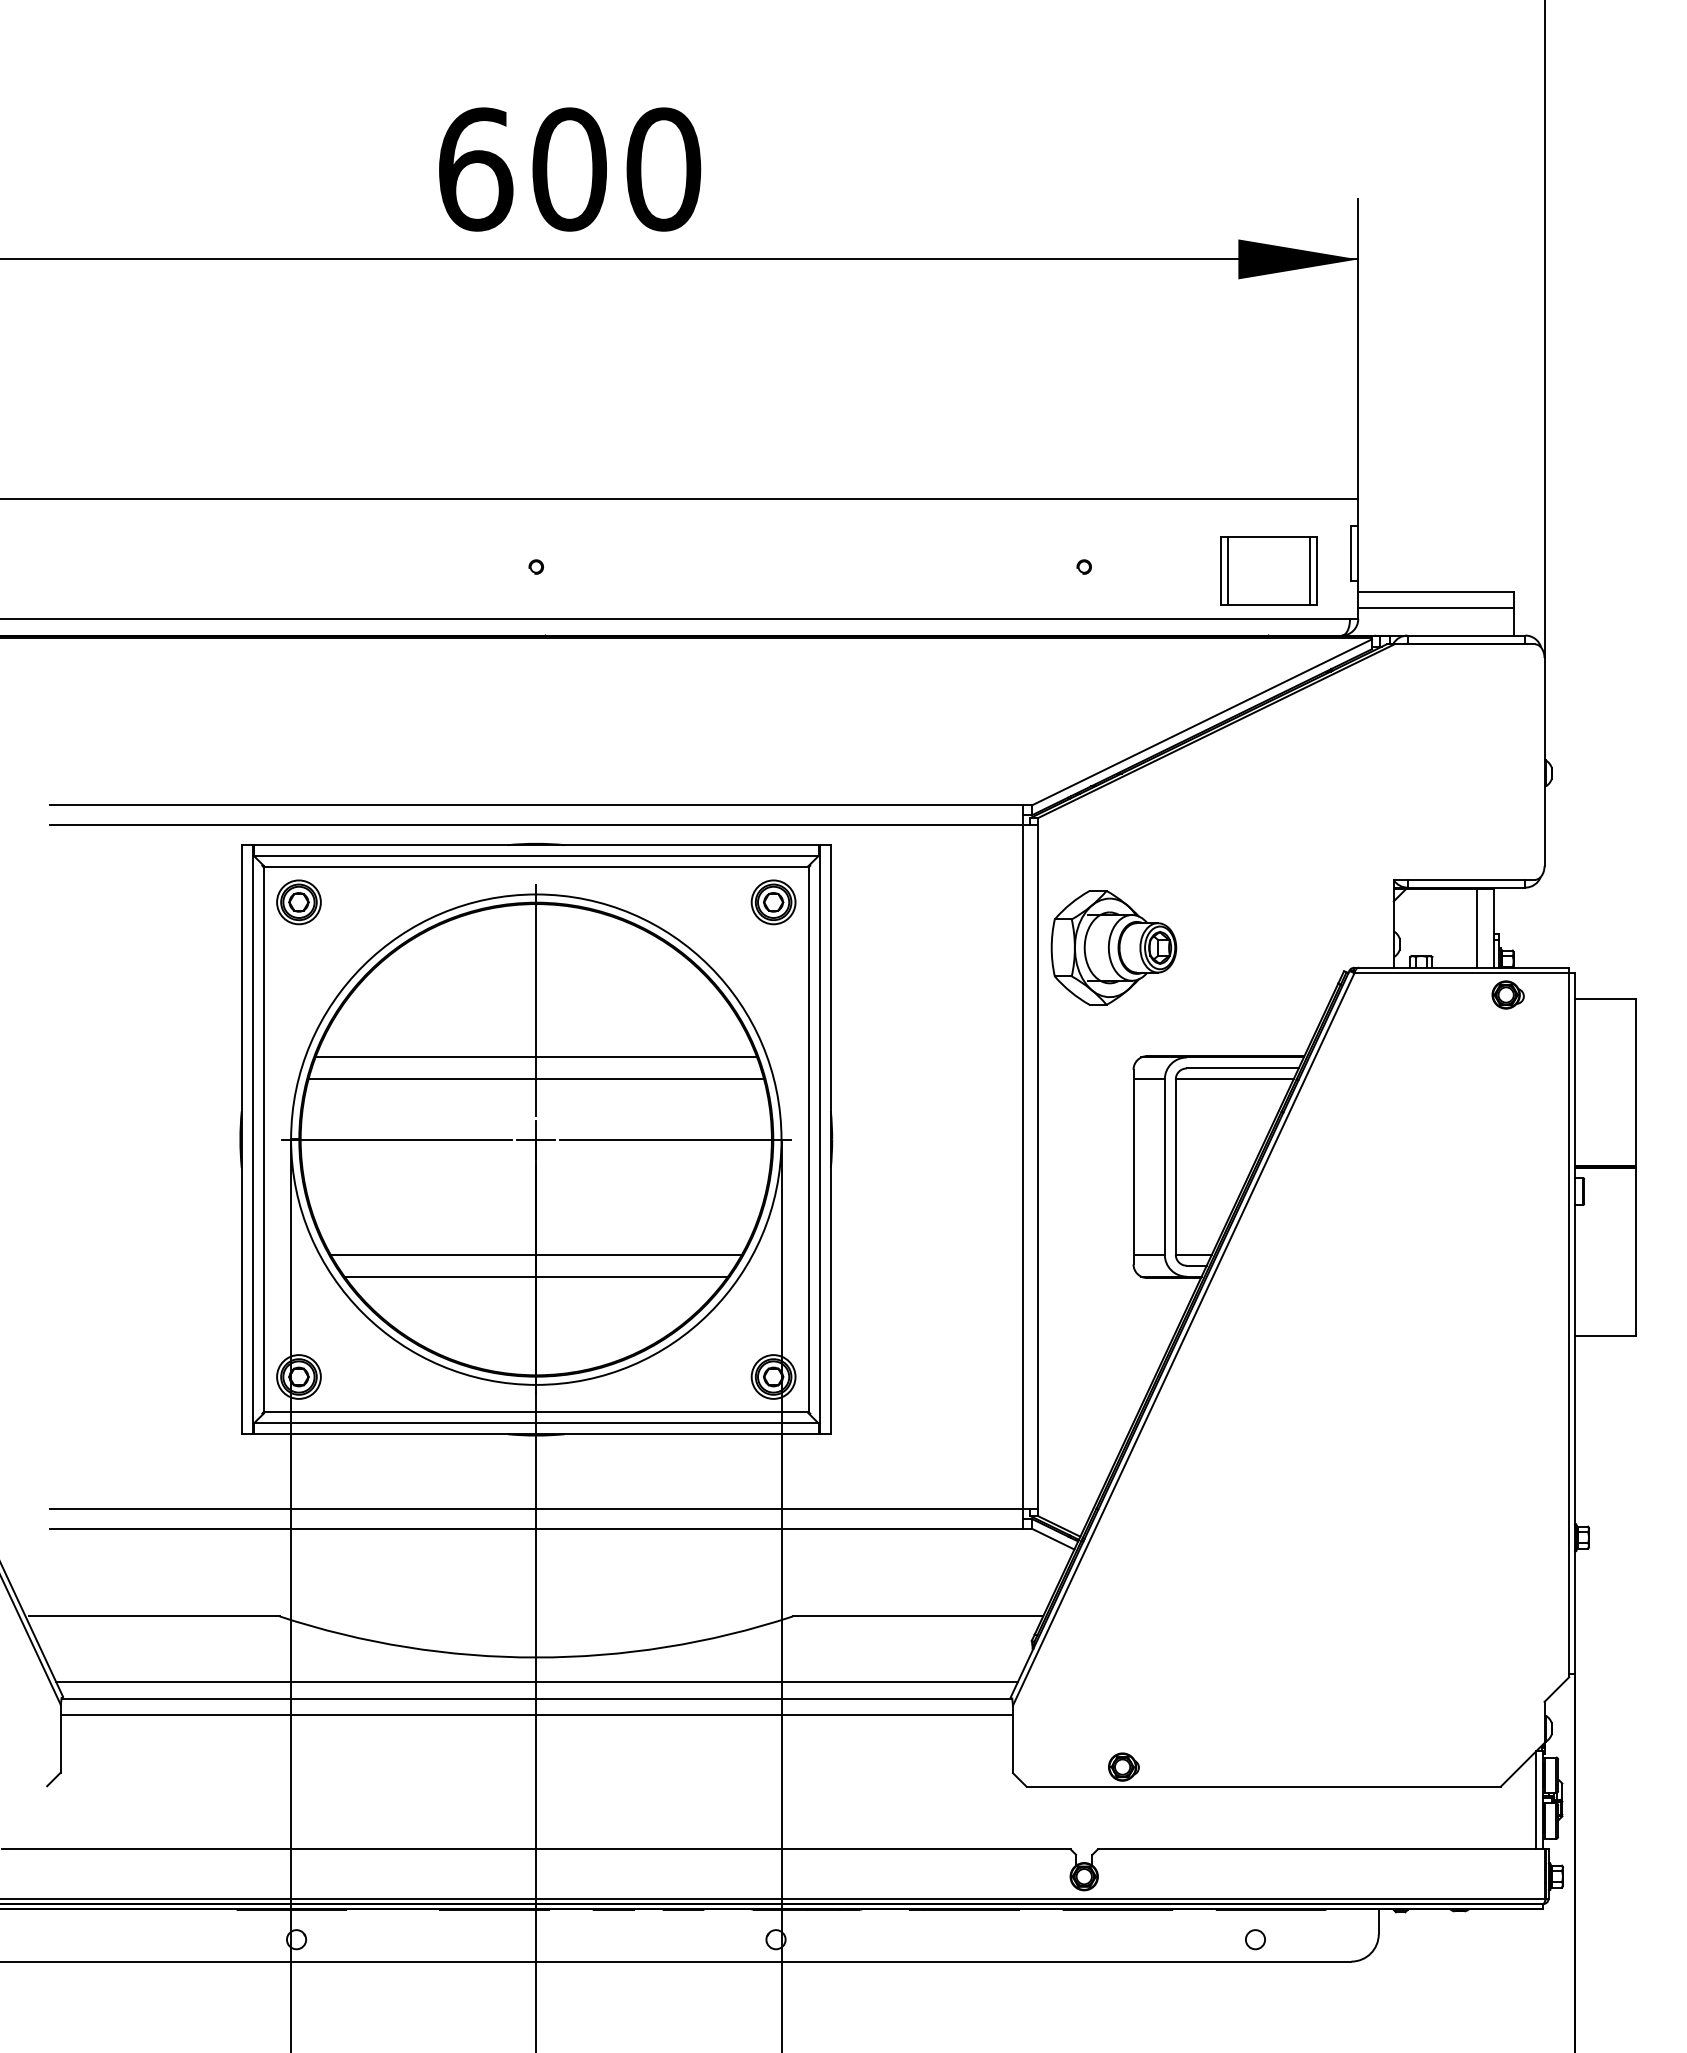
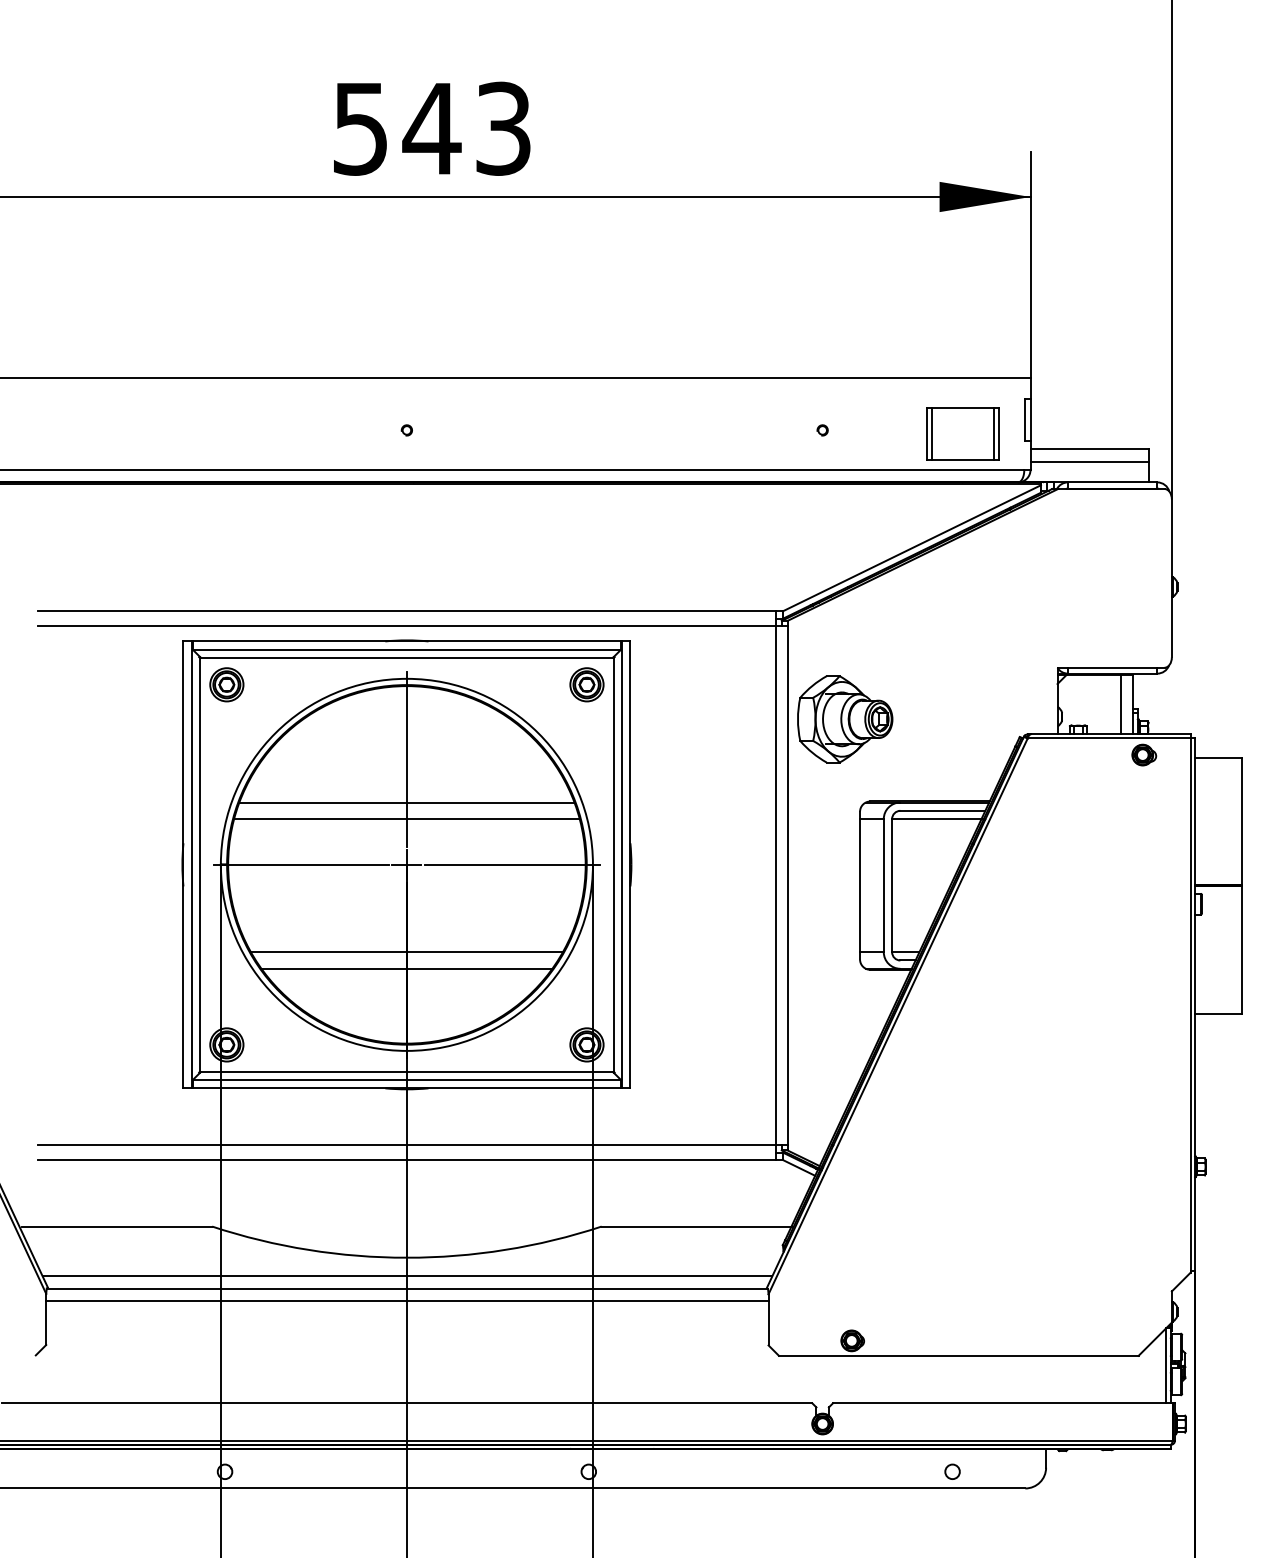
text: (570, 169) -> (432, 128), 600 -> 543

